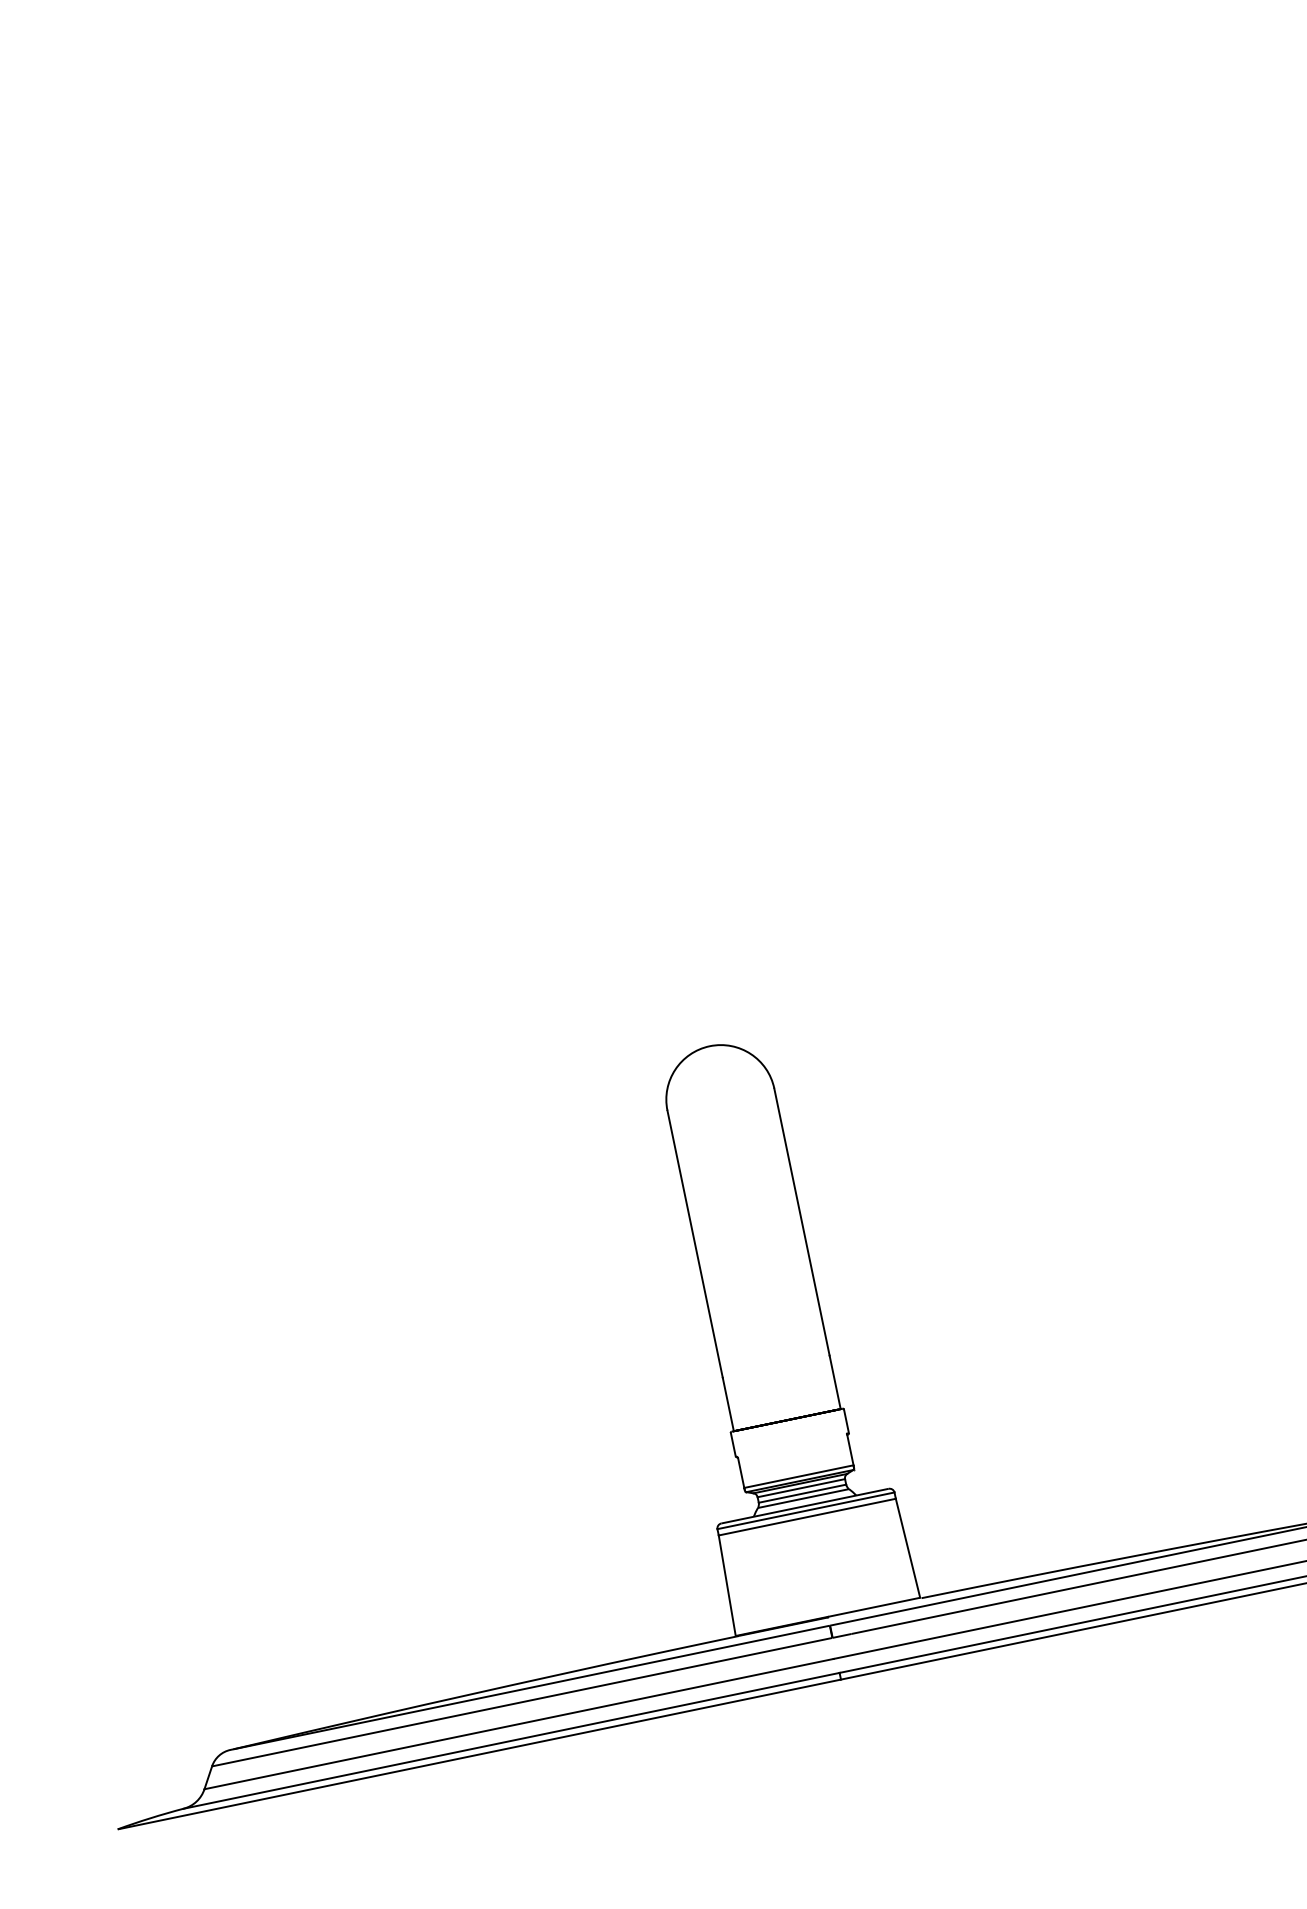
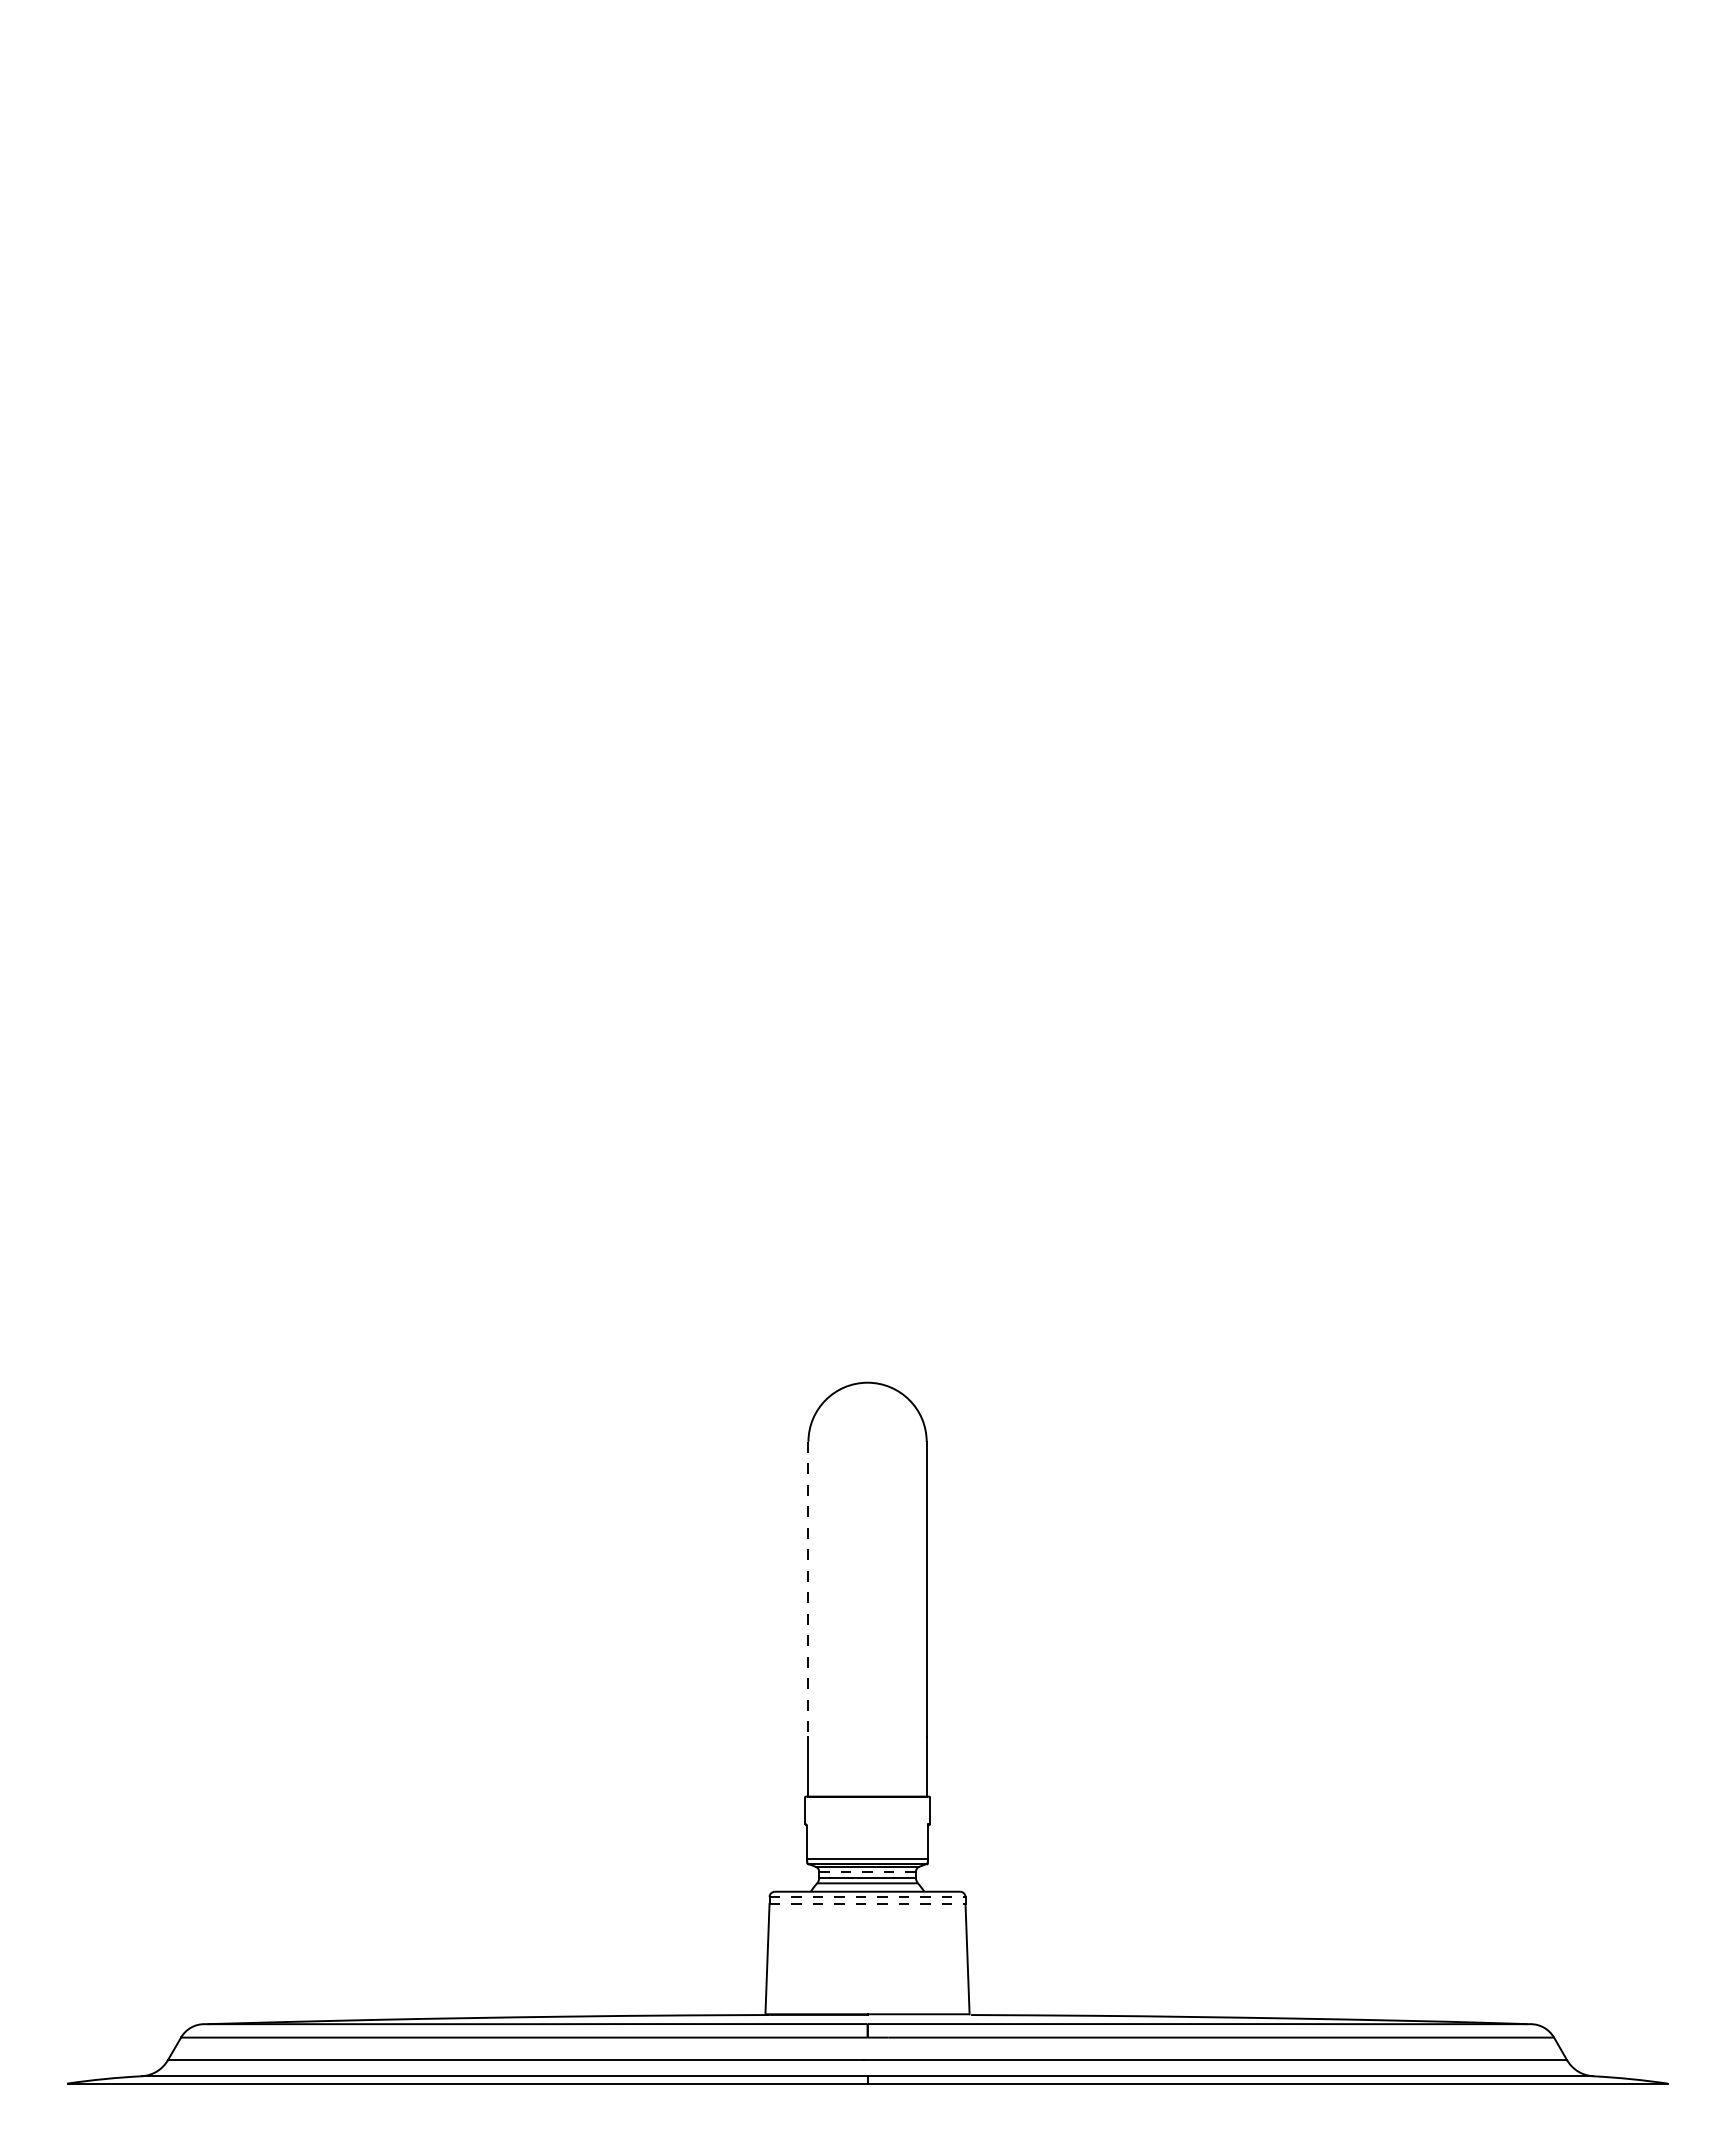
line: (695, 1244) -> (808, 1589), solid -> dashed
line: (802, 1487) -> (868, 1871), solid -> dashed
line: (805, 1510) -> (867, 1896), solid -> dashed
line: (807, 1516) -> (867, 1903), solid -> dashed

